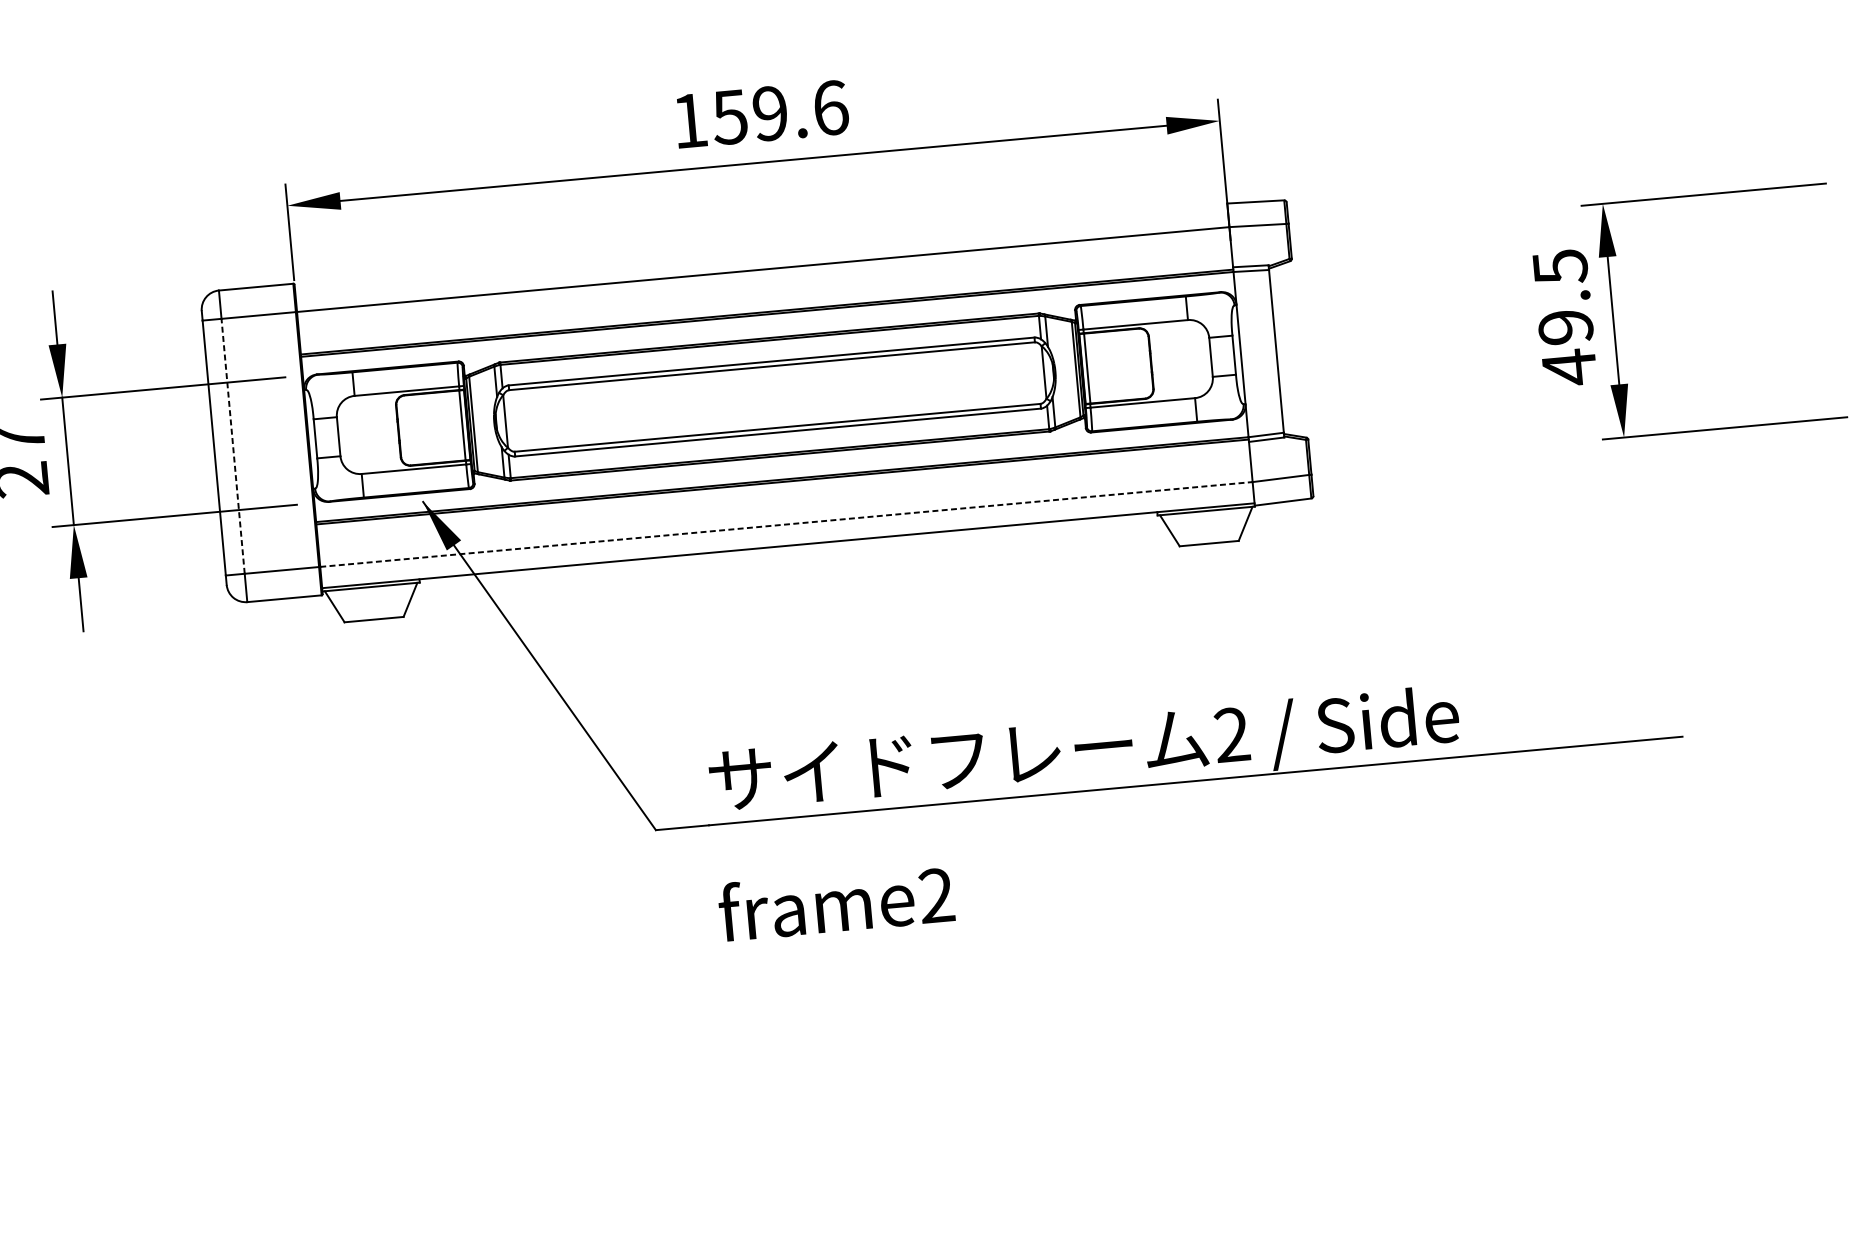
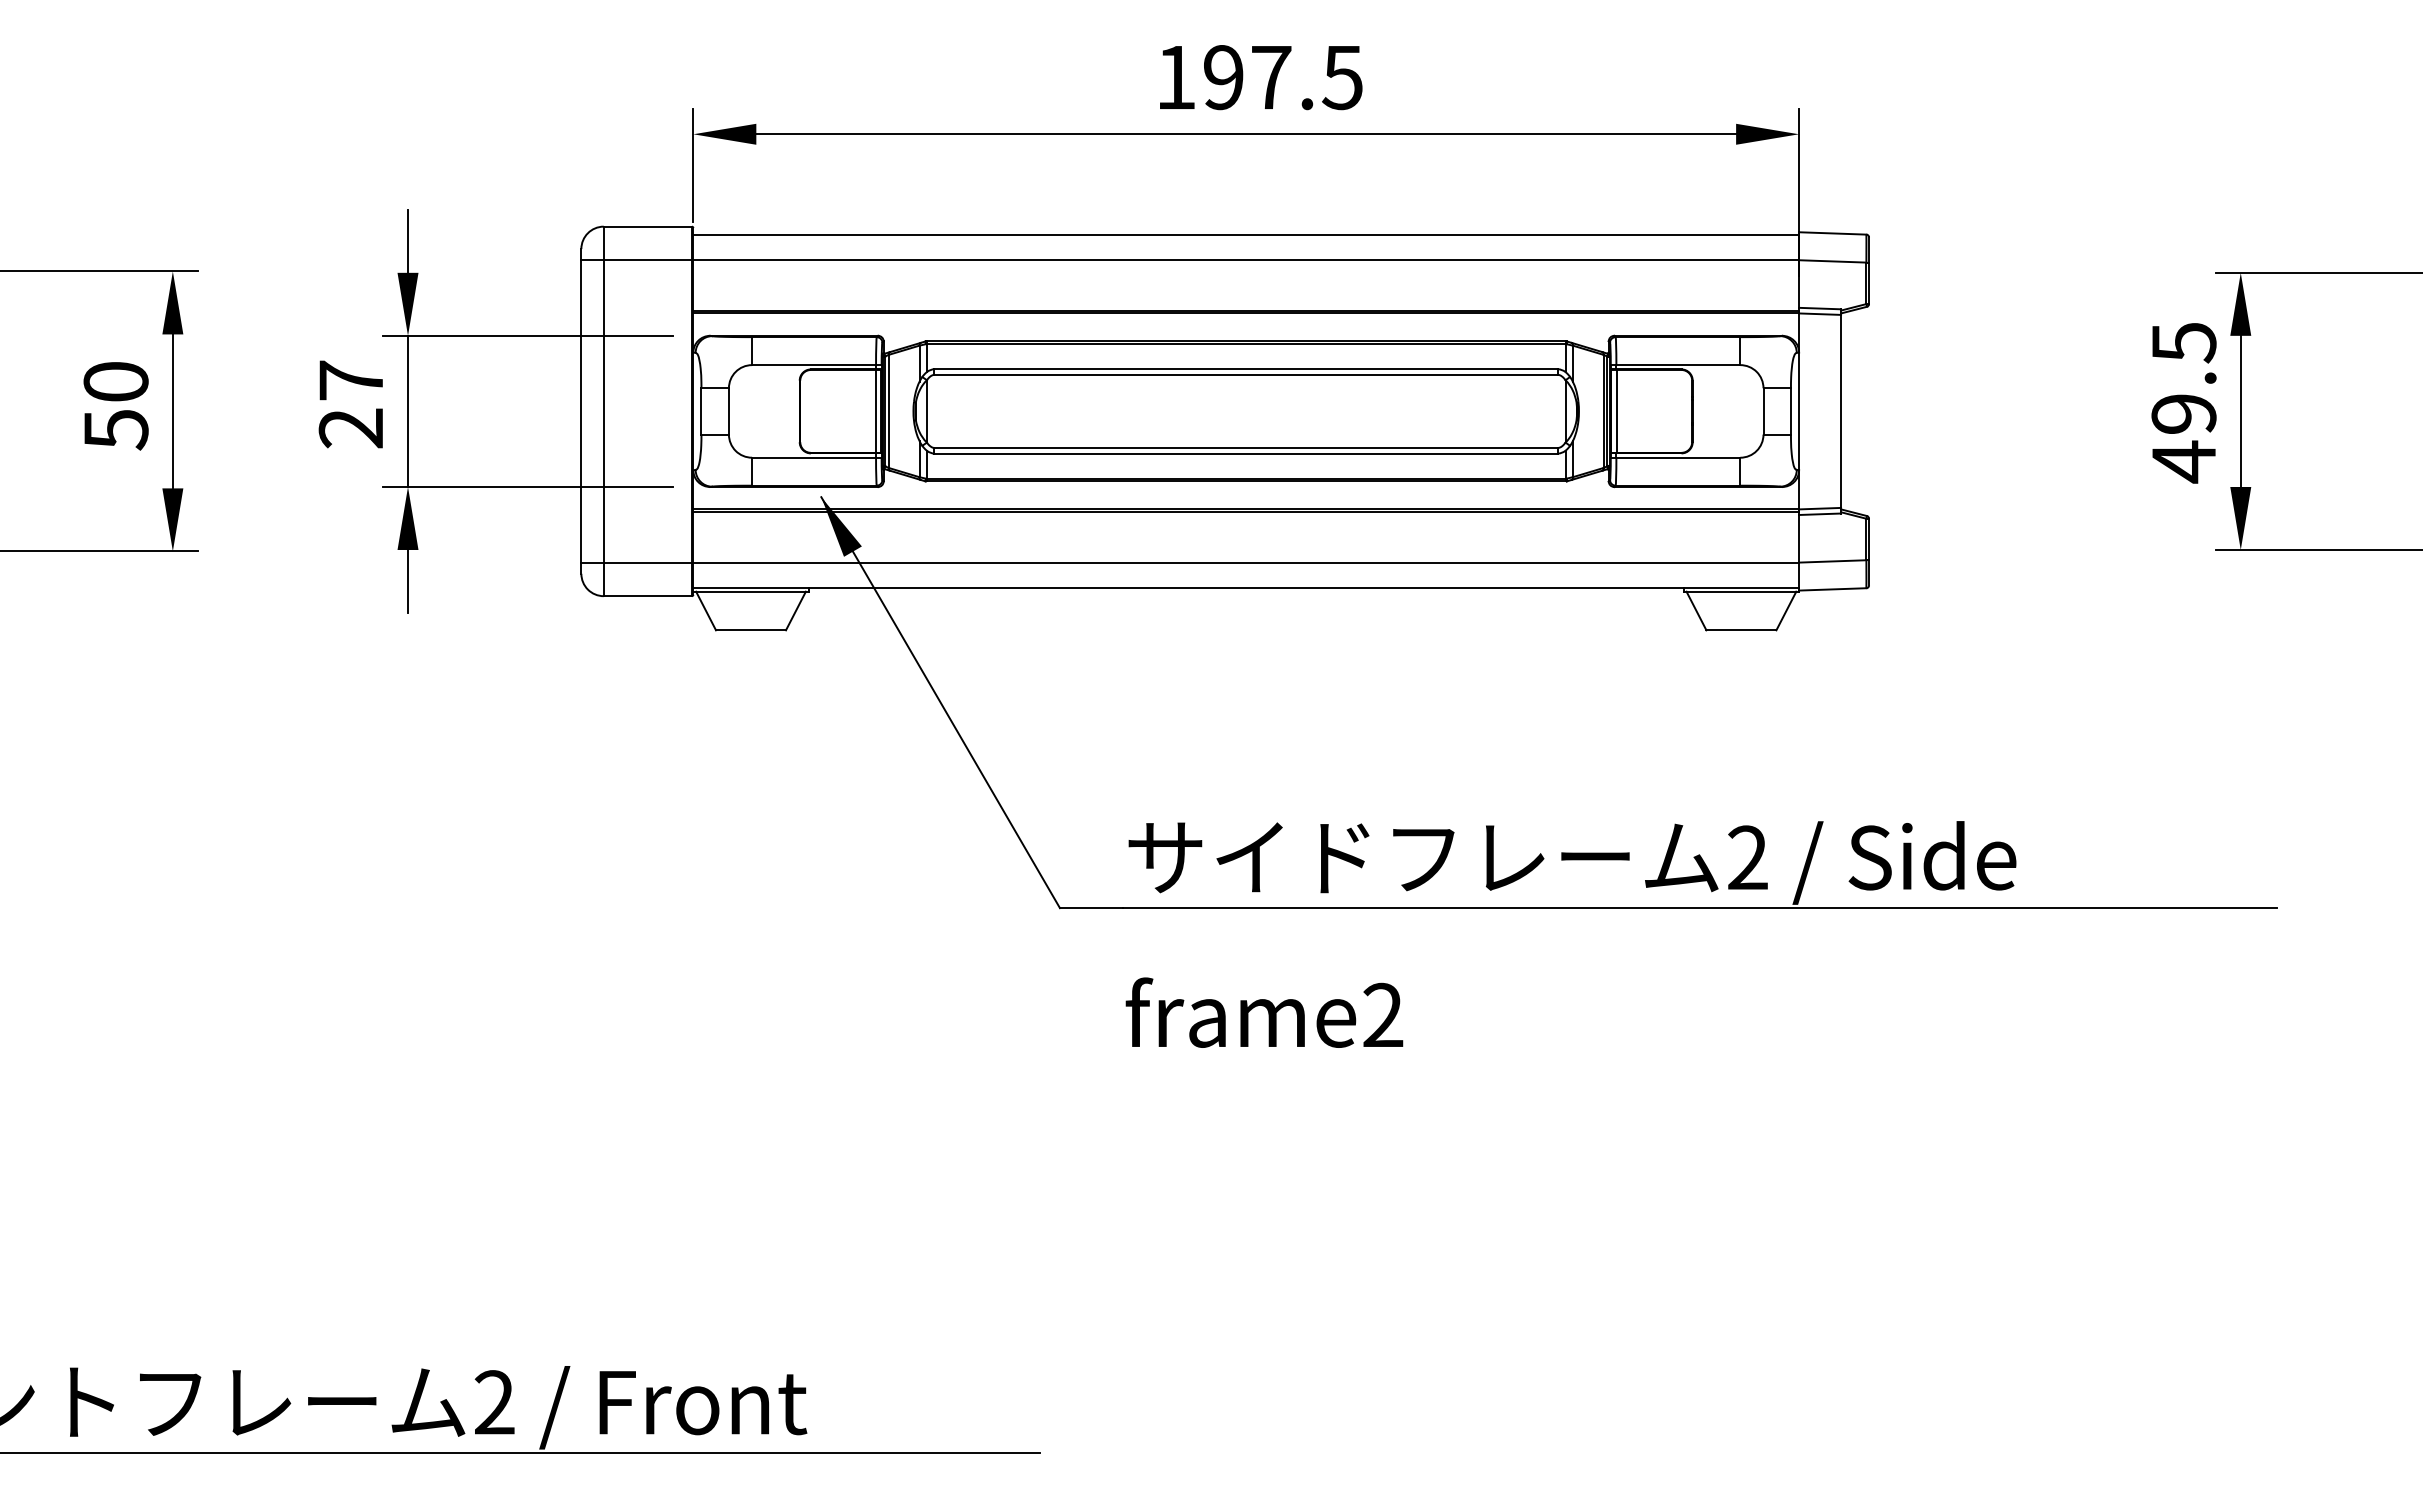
text: (779, 112) -> (1282, 77), 159.6 -> 197.5
line: (761, 248) -> (1246, 235), added
line: (232, 445) -> (603, 410), dashed -> solid
line: (786, 524) -> (1246, 562), dashed -> solid

